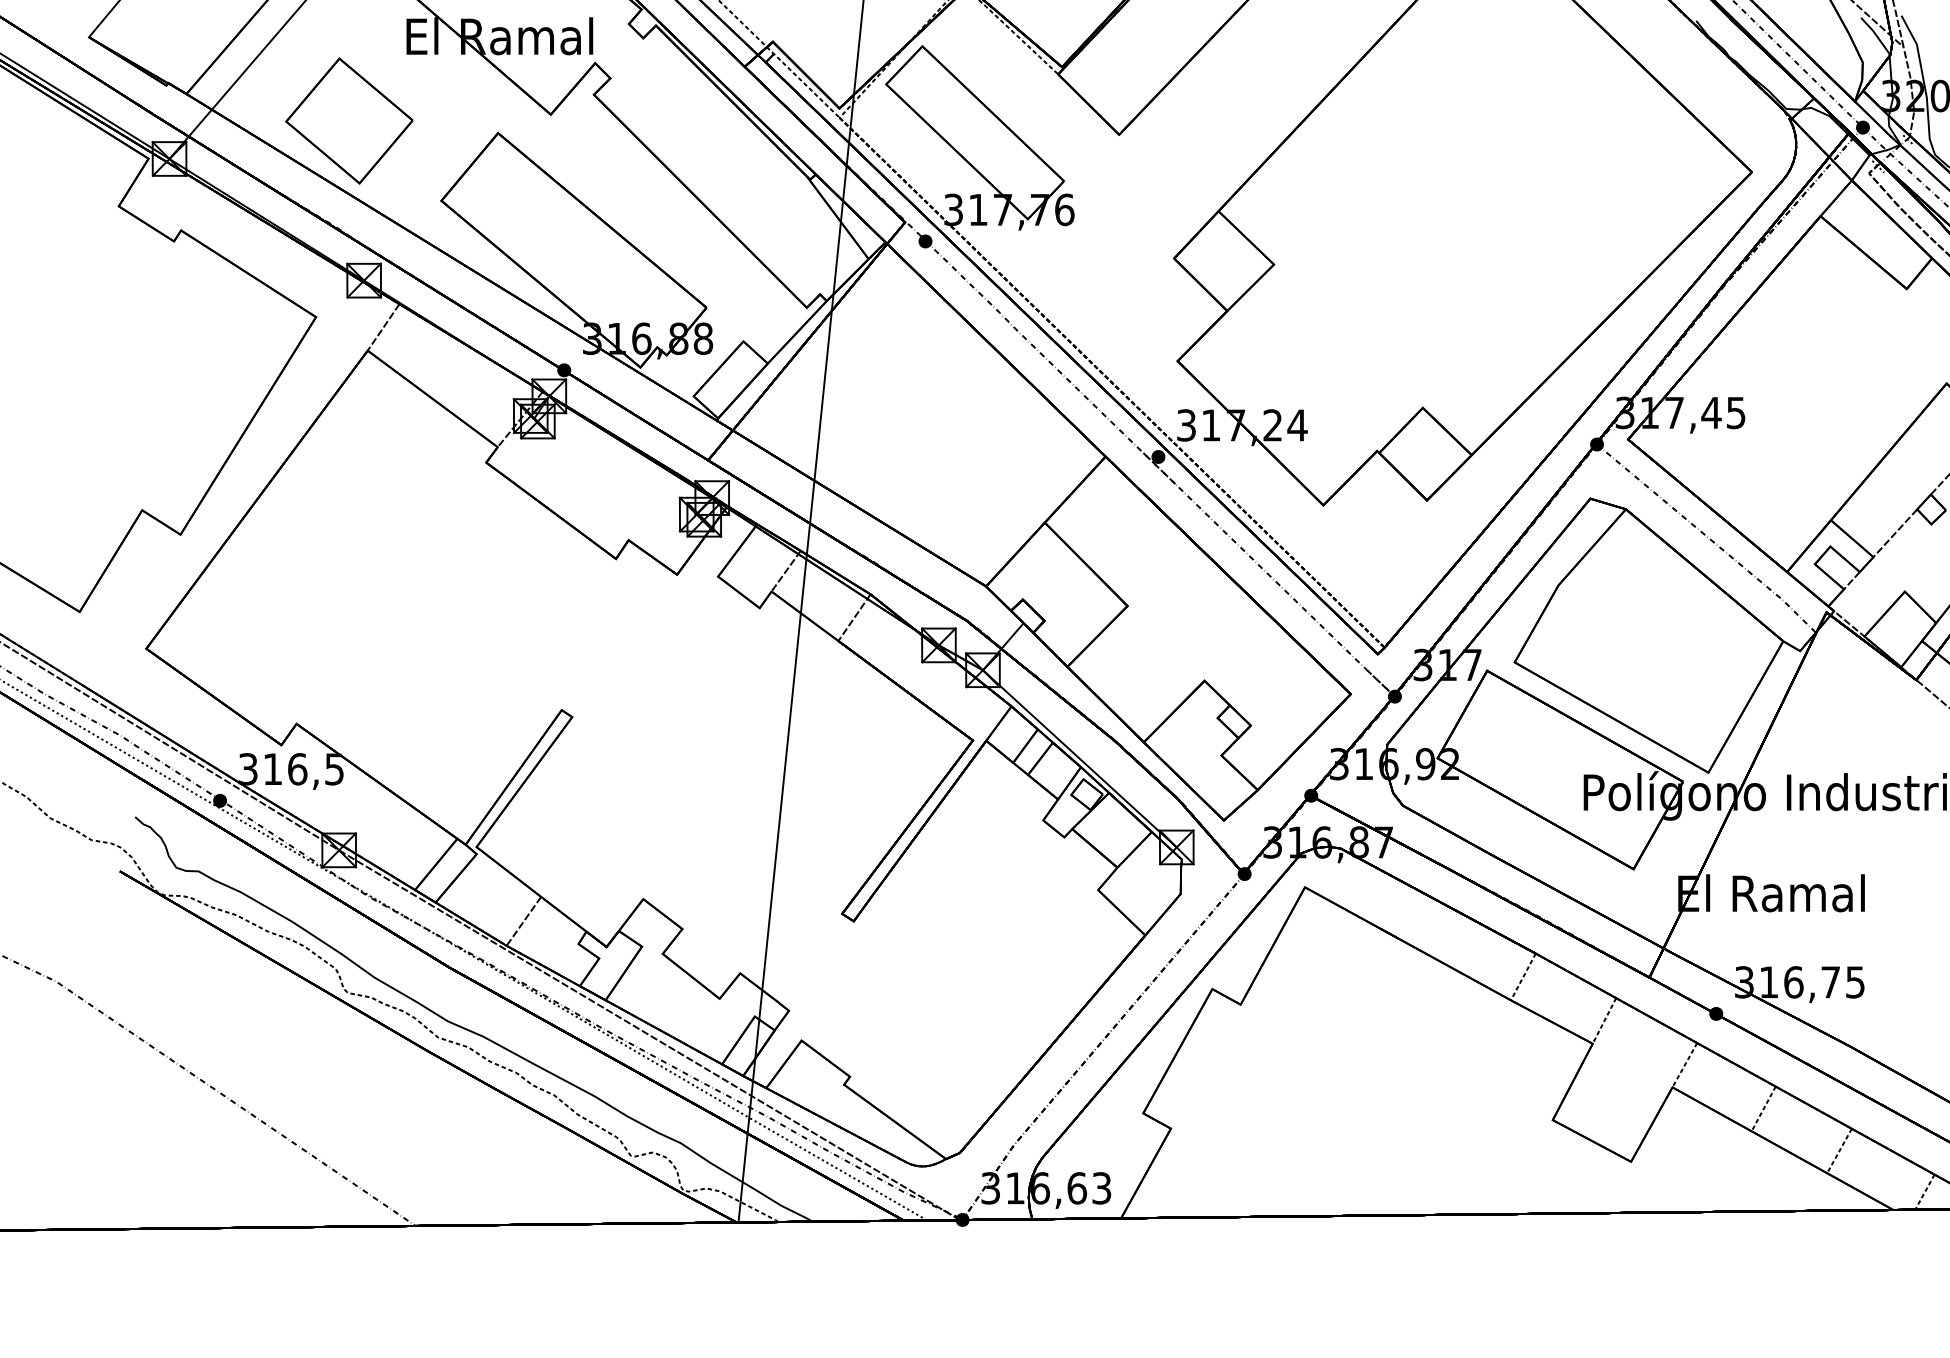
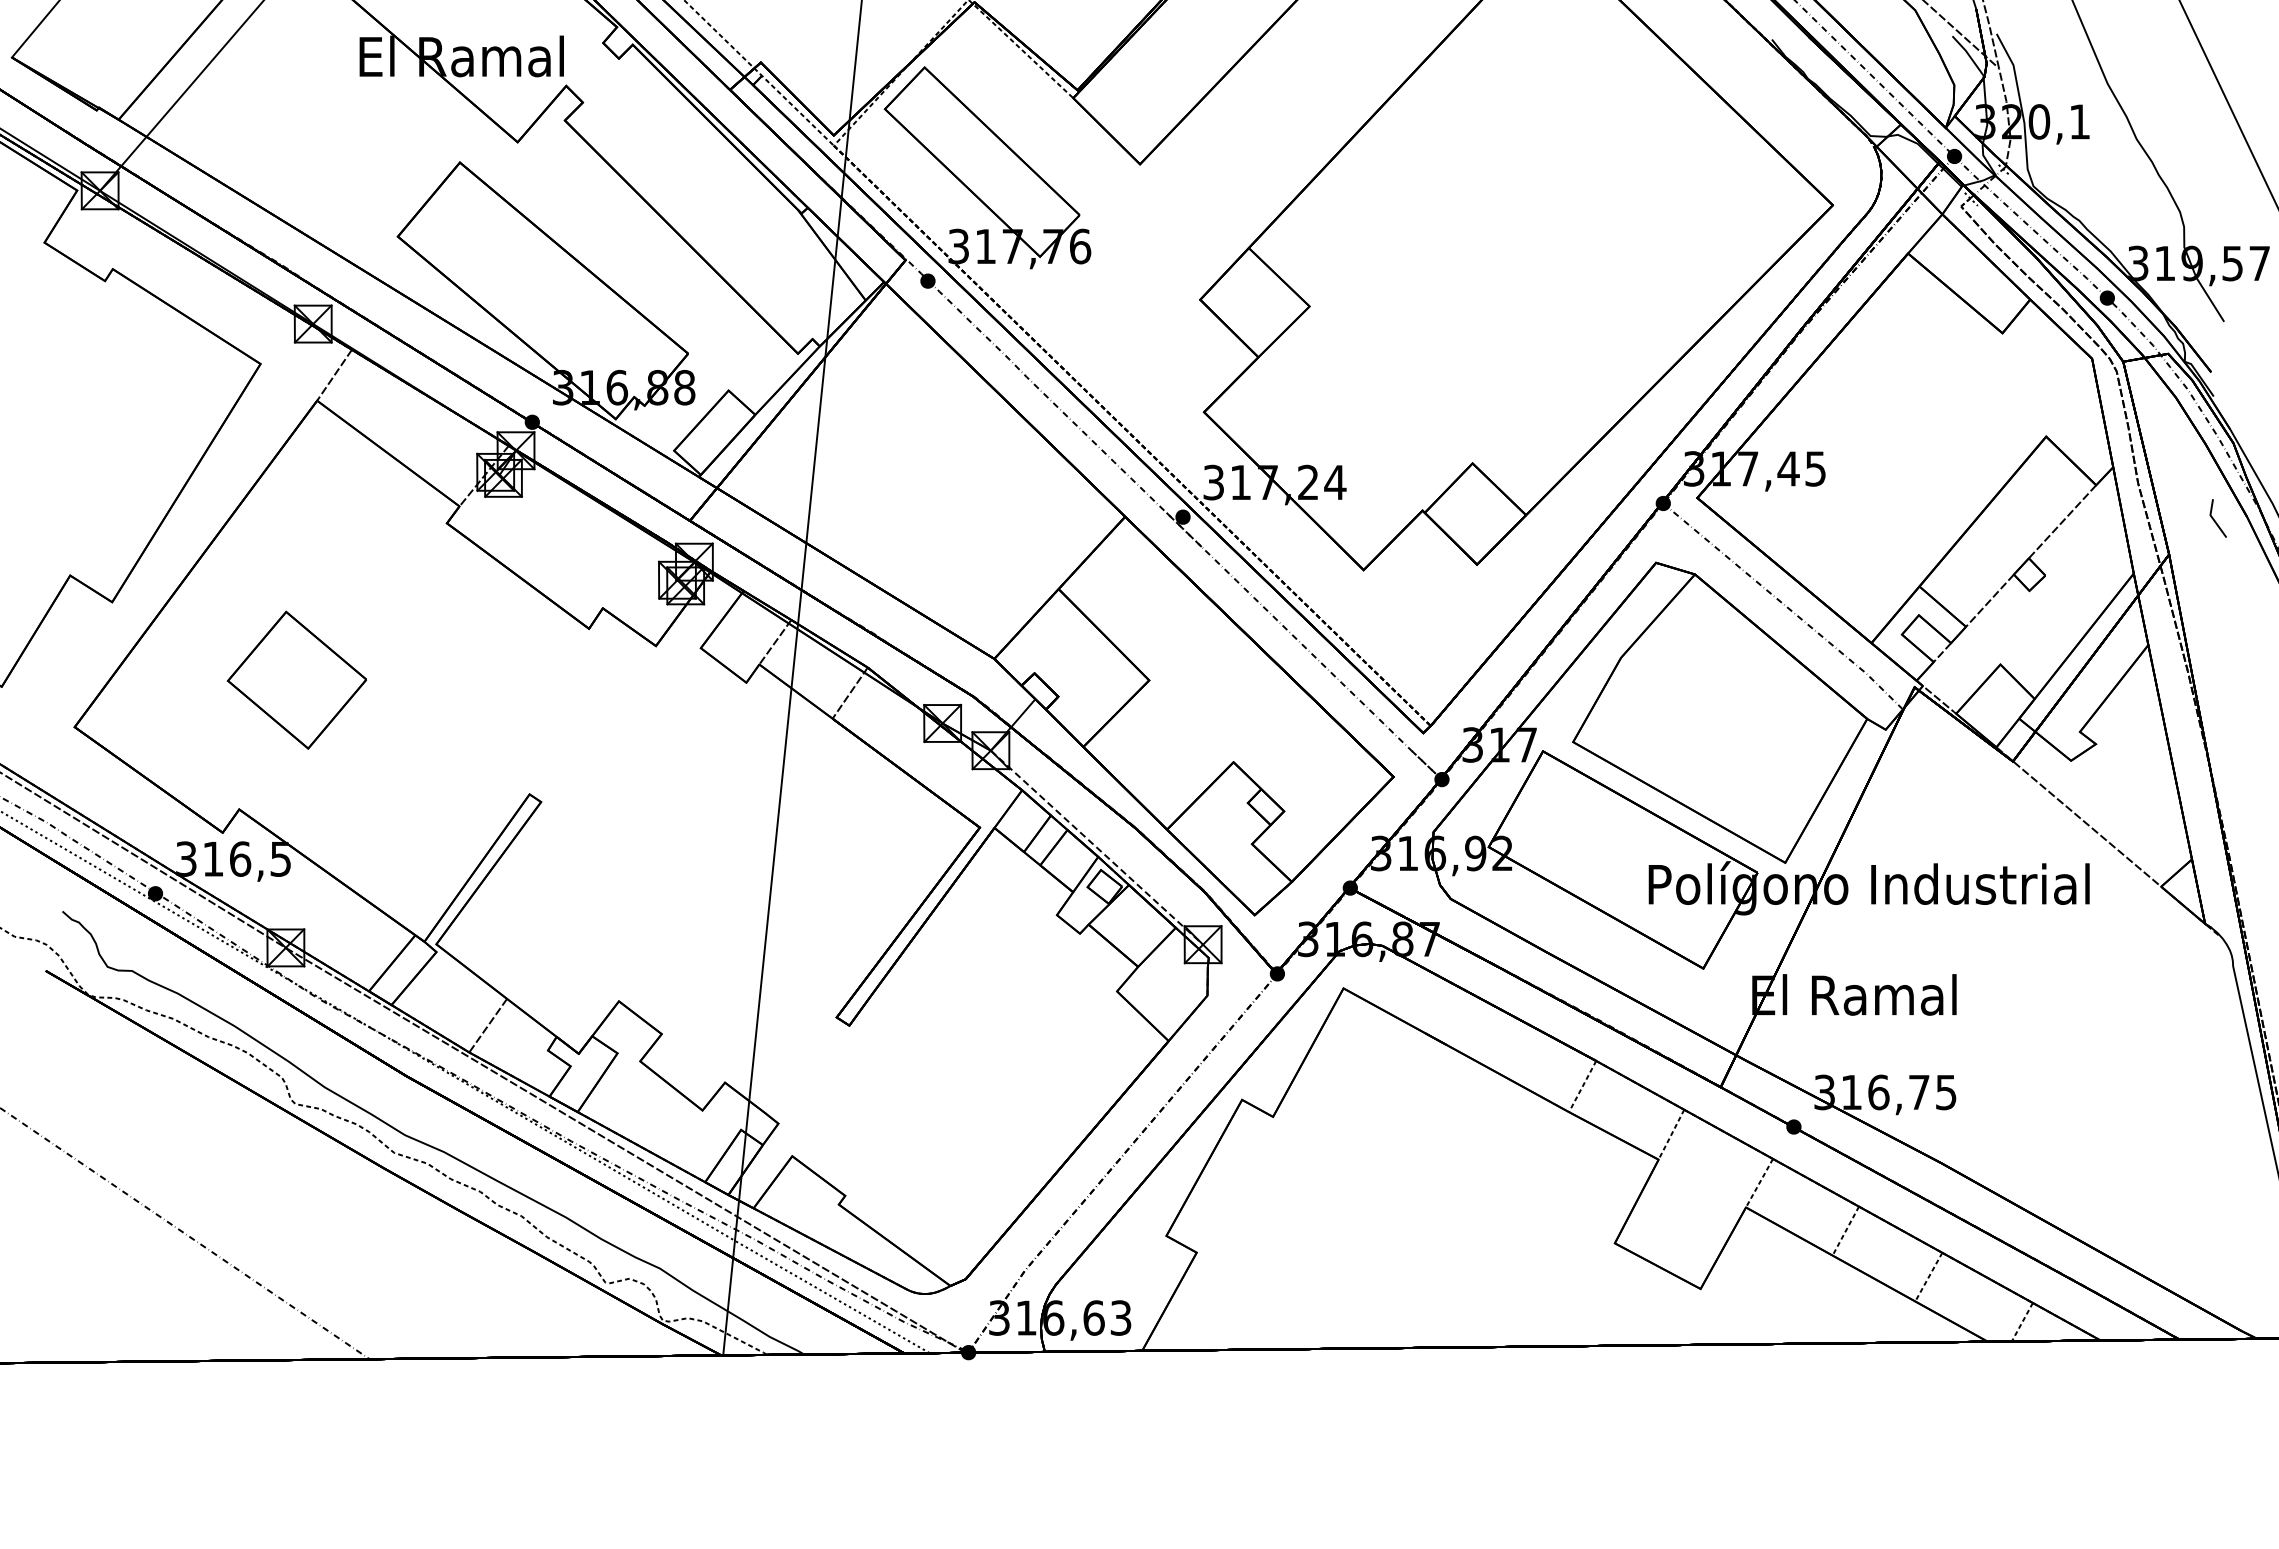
part: (348, 120) -> (296, 679), moved
line: (1080, 758) -> (1097, 847), solid -> dashed

